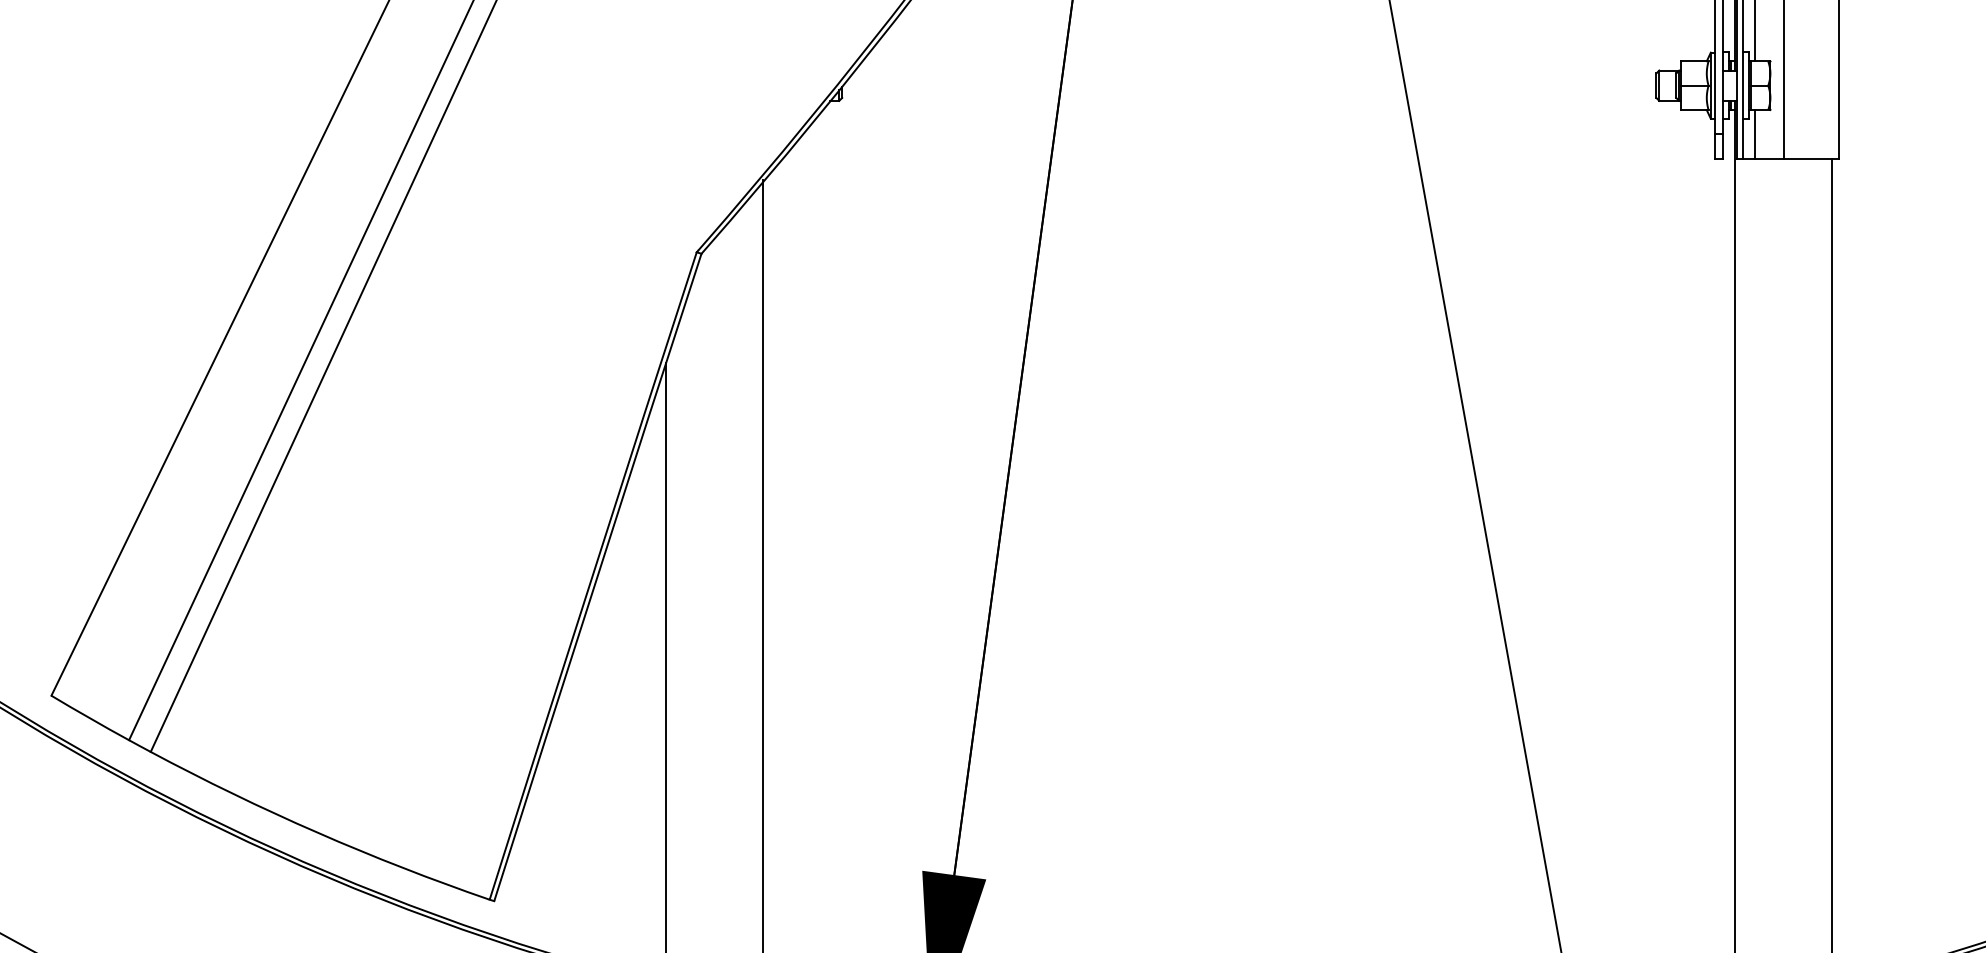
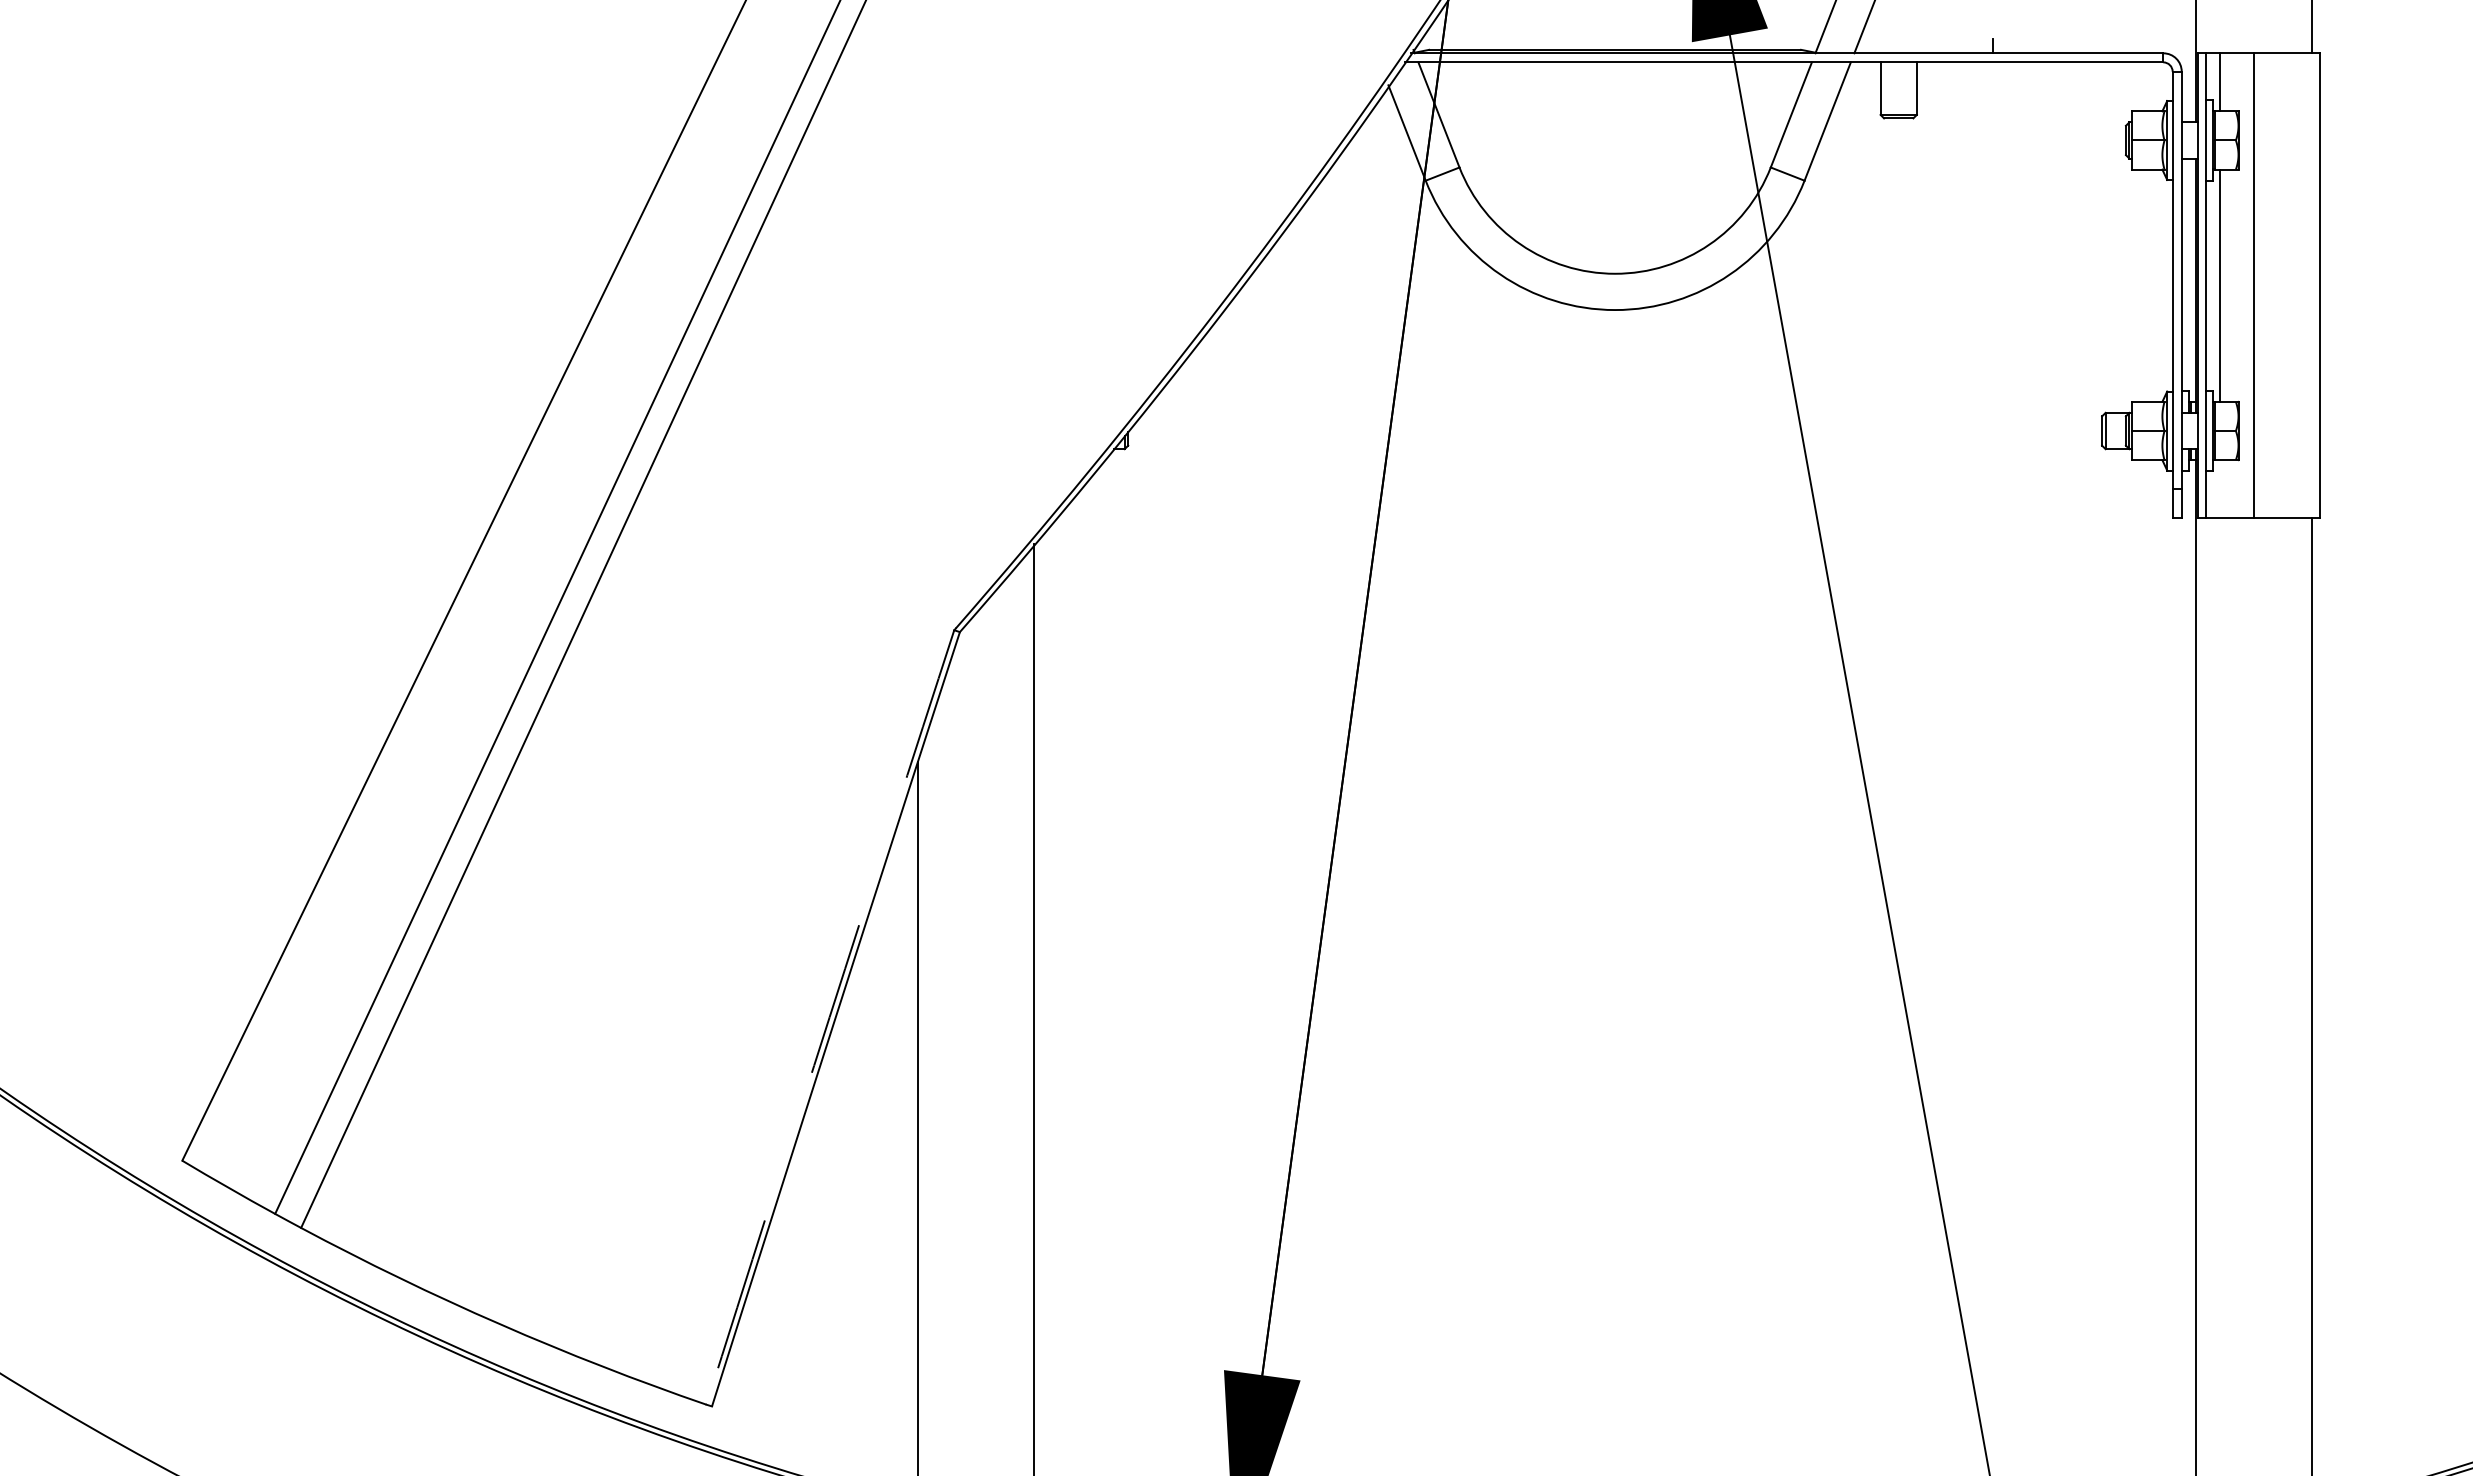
line: (1754, 134) -> (2219, 489), removed
arc: (592, 576) -> (829, 1017), solid -> dashed

